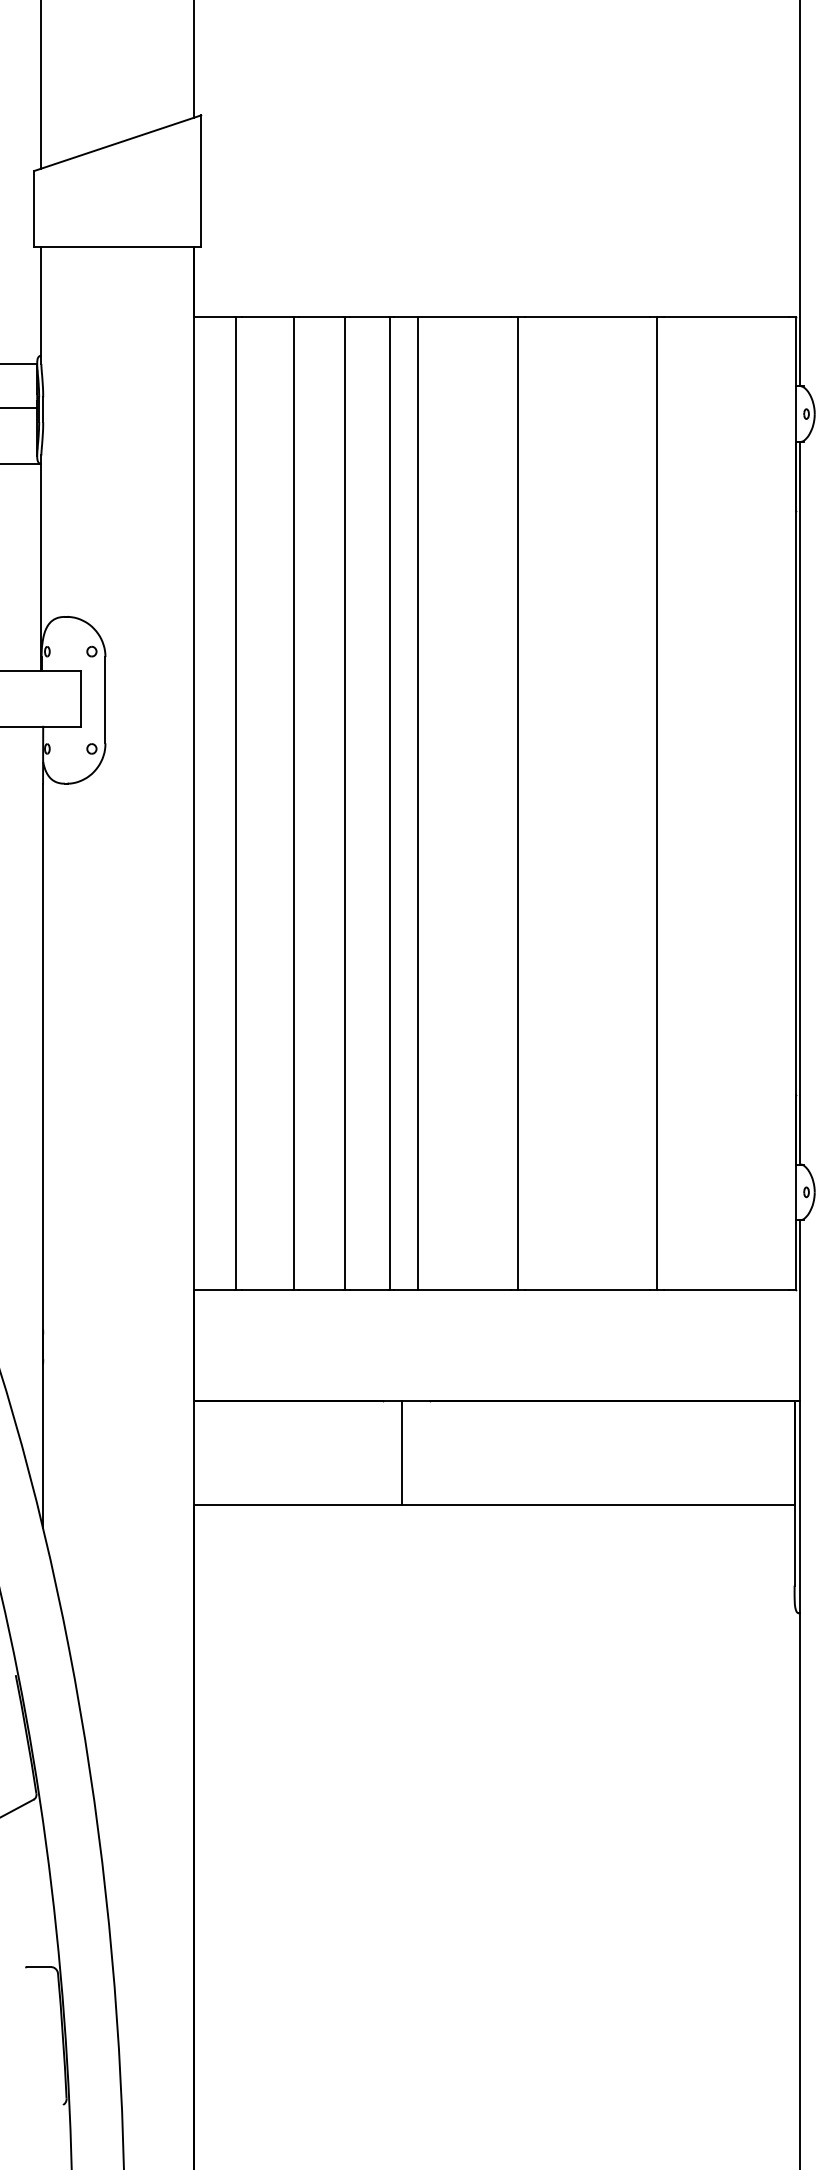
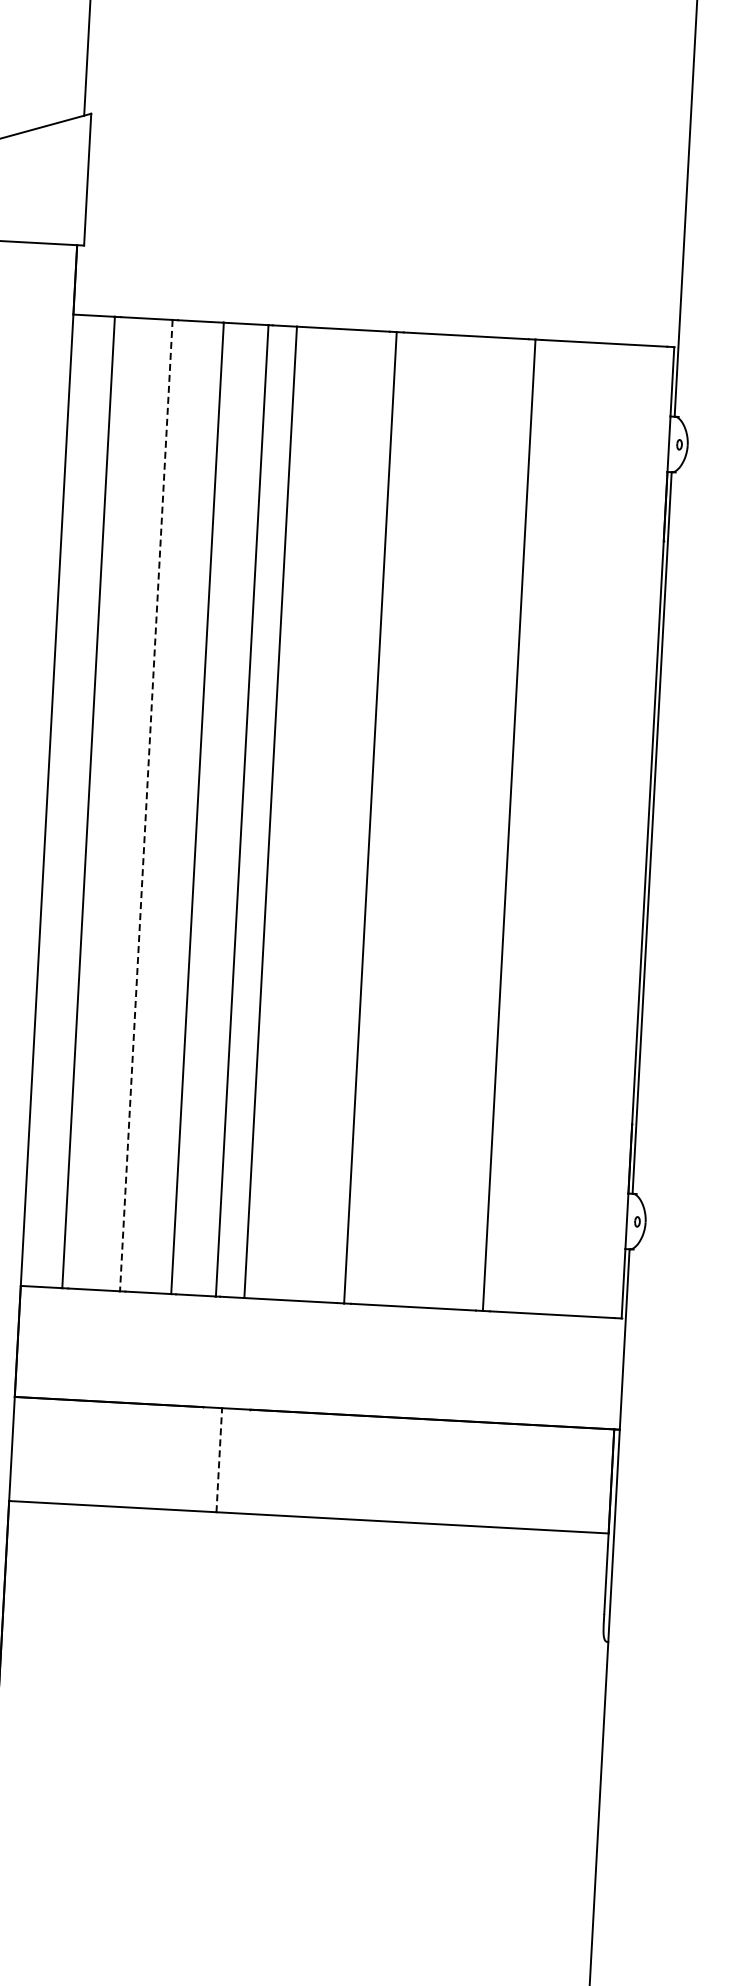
line: (293, 803) -> (146, 805), solid -> dashed
line: (401, 1452) -> (218, 1459), solid -> dashed

